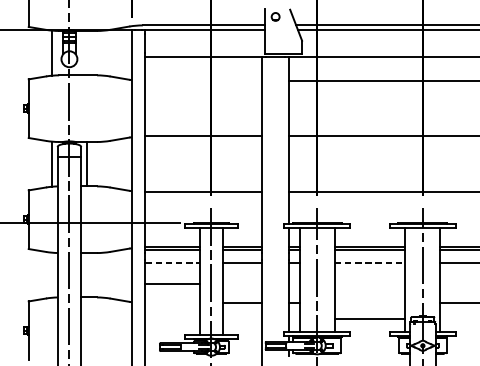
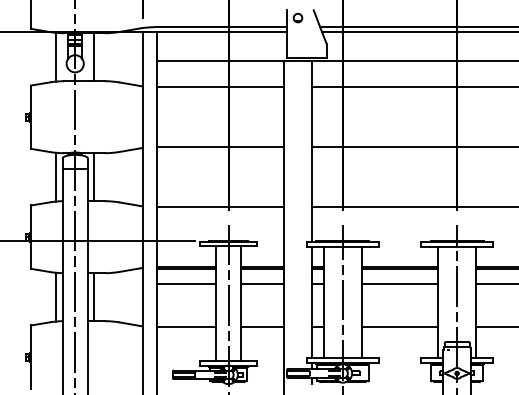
line: (87, 53) -> (94, 57), added
line: (203, 81) -> (220, 87), added
line: (173, 262) -> (187, 283), dashed -> solid
line: (370, 262) -> (400, 283), dashed -> solid
line: (52, 274) -> (56, 296), added
line: (87, 275) -> (94, 297), added
line: (172, 283) -> (186, 327), moved
line: (369, 319) -> (399, 327), moved

